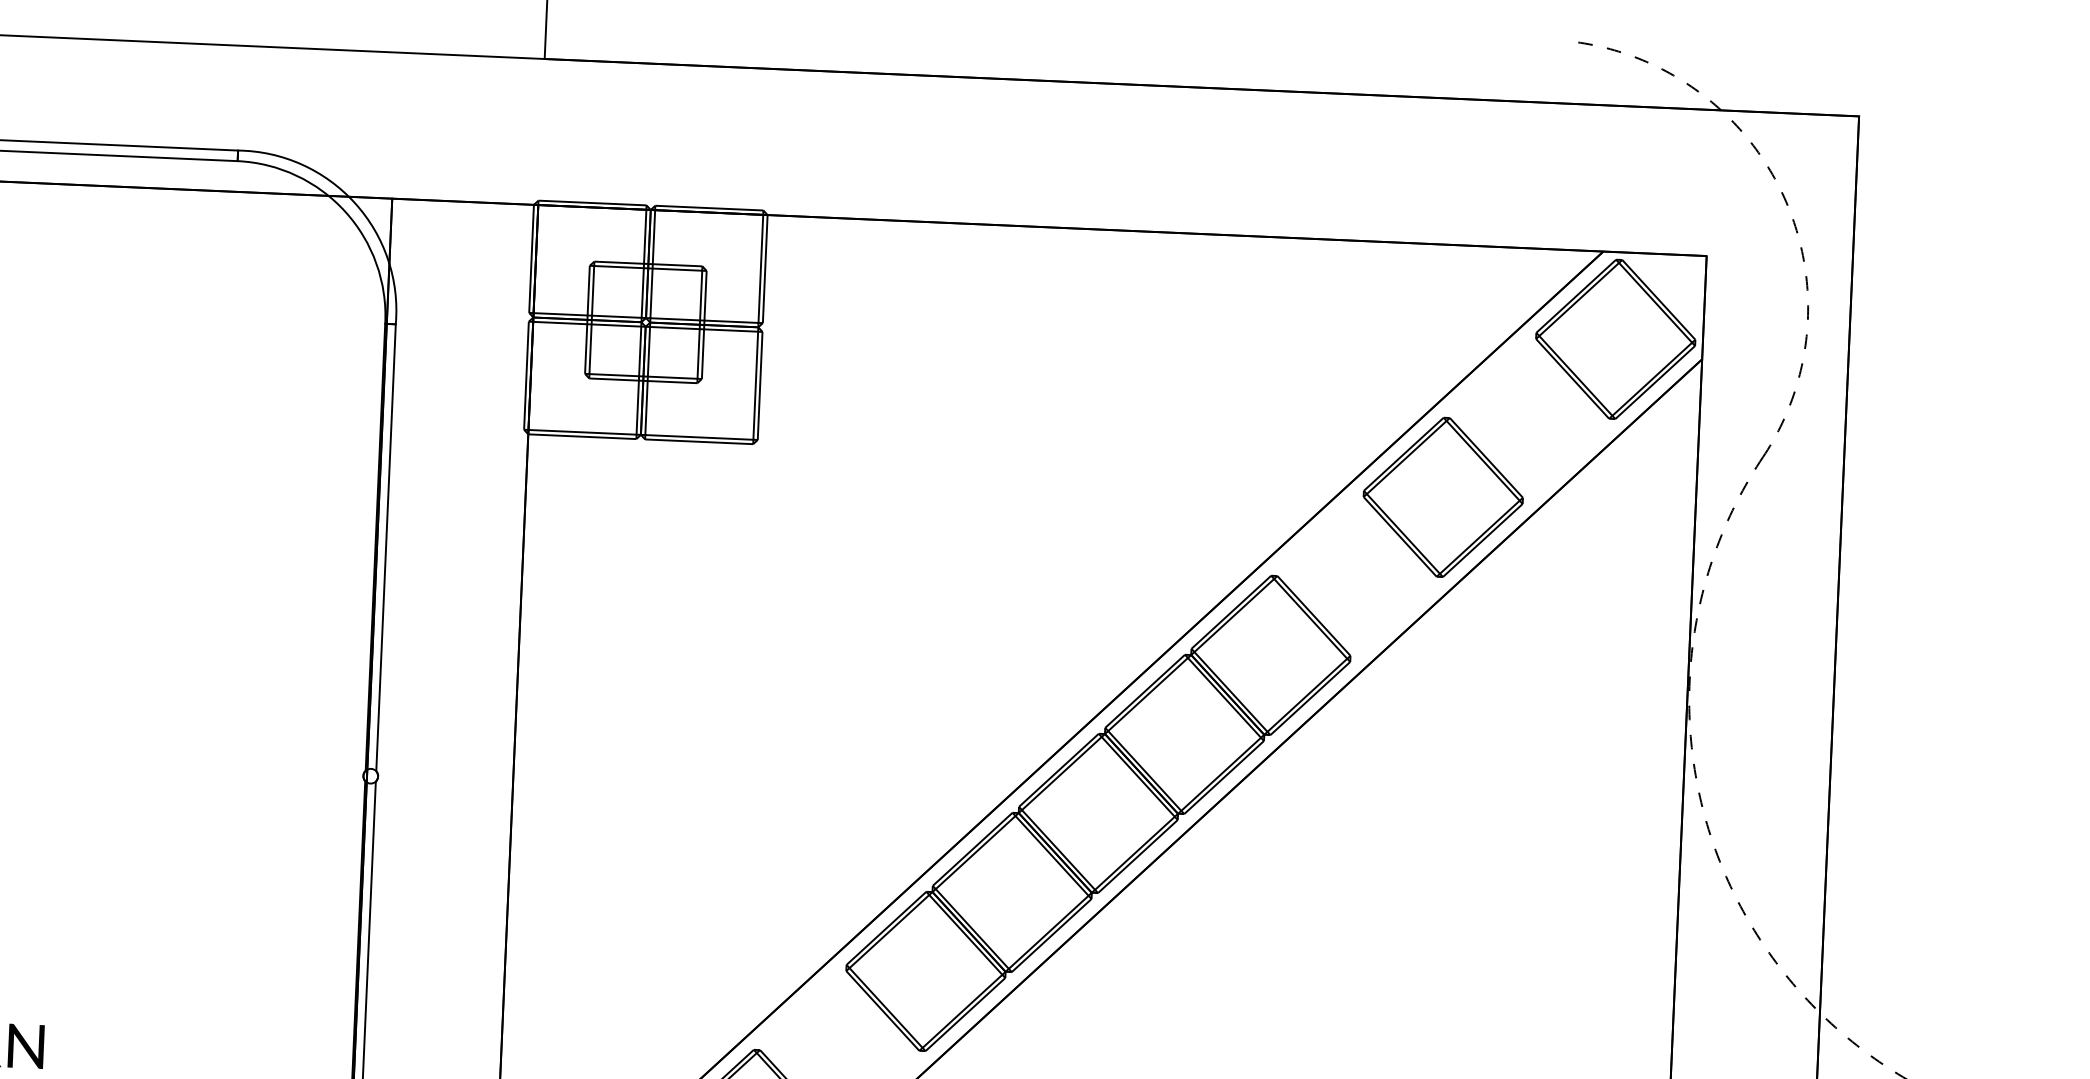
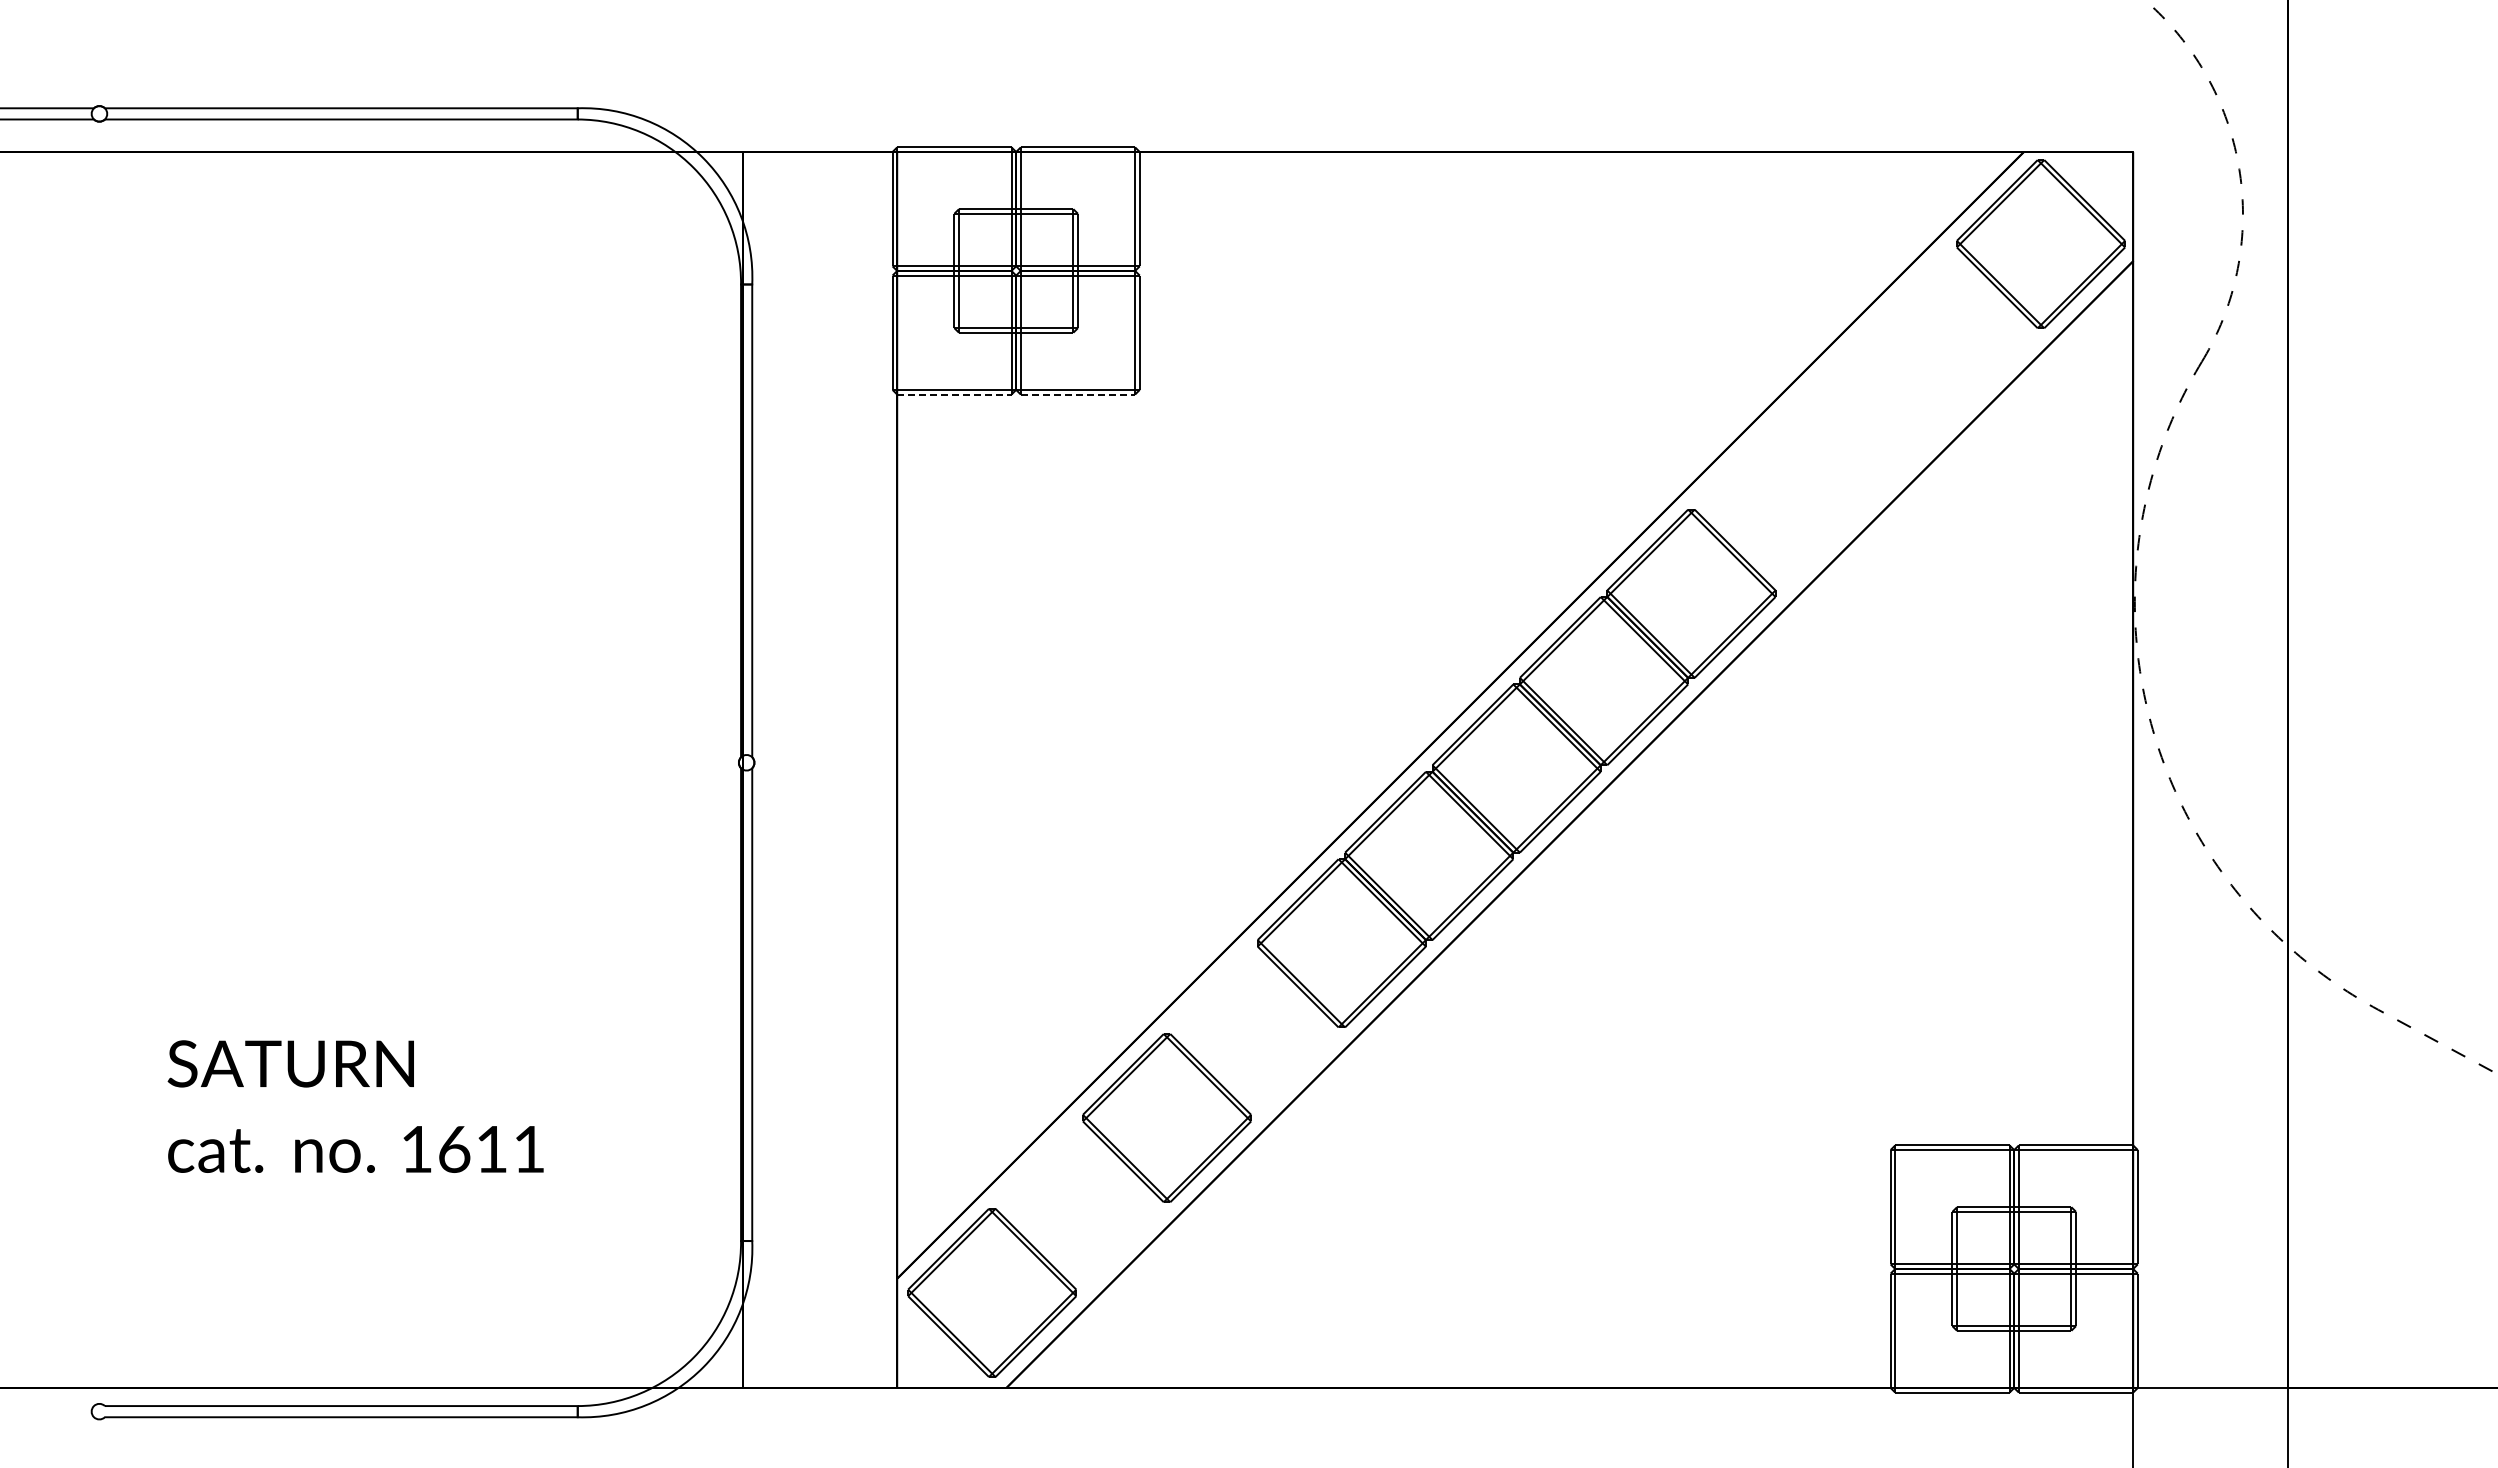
line: (582, 436) -> (954, 394), solid -> dashed
line: (699, 441) -> (1078, 394), solid -> dashed
part: (1442, 496) -> (1865, 418), removed

